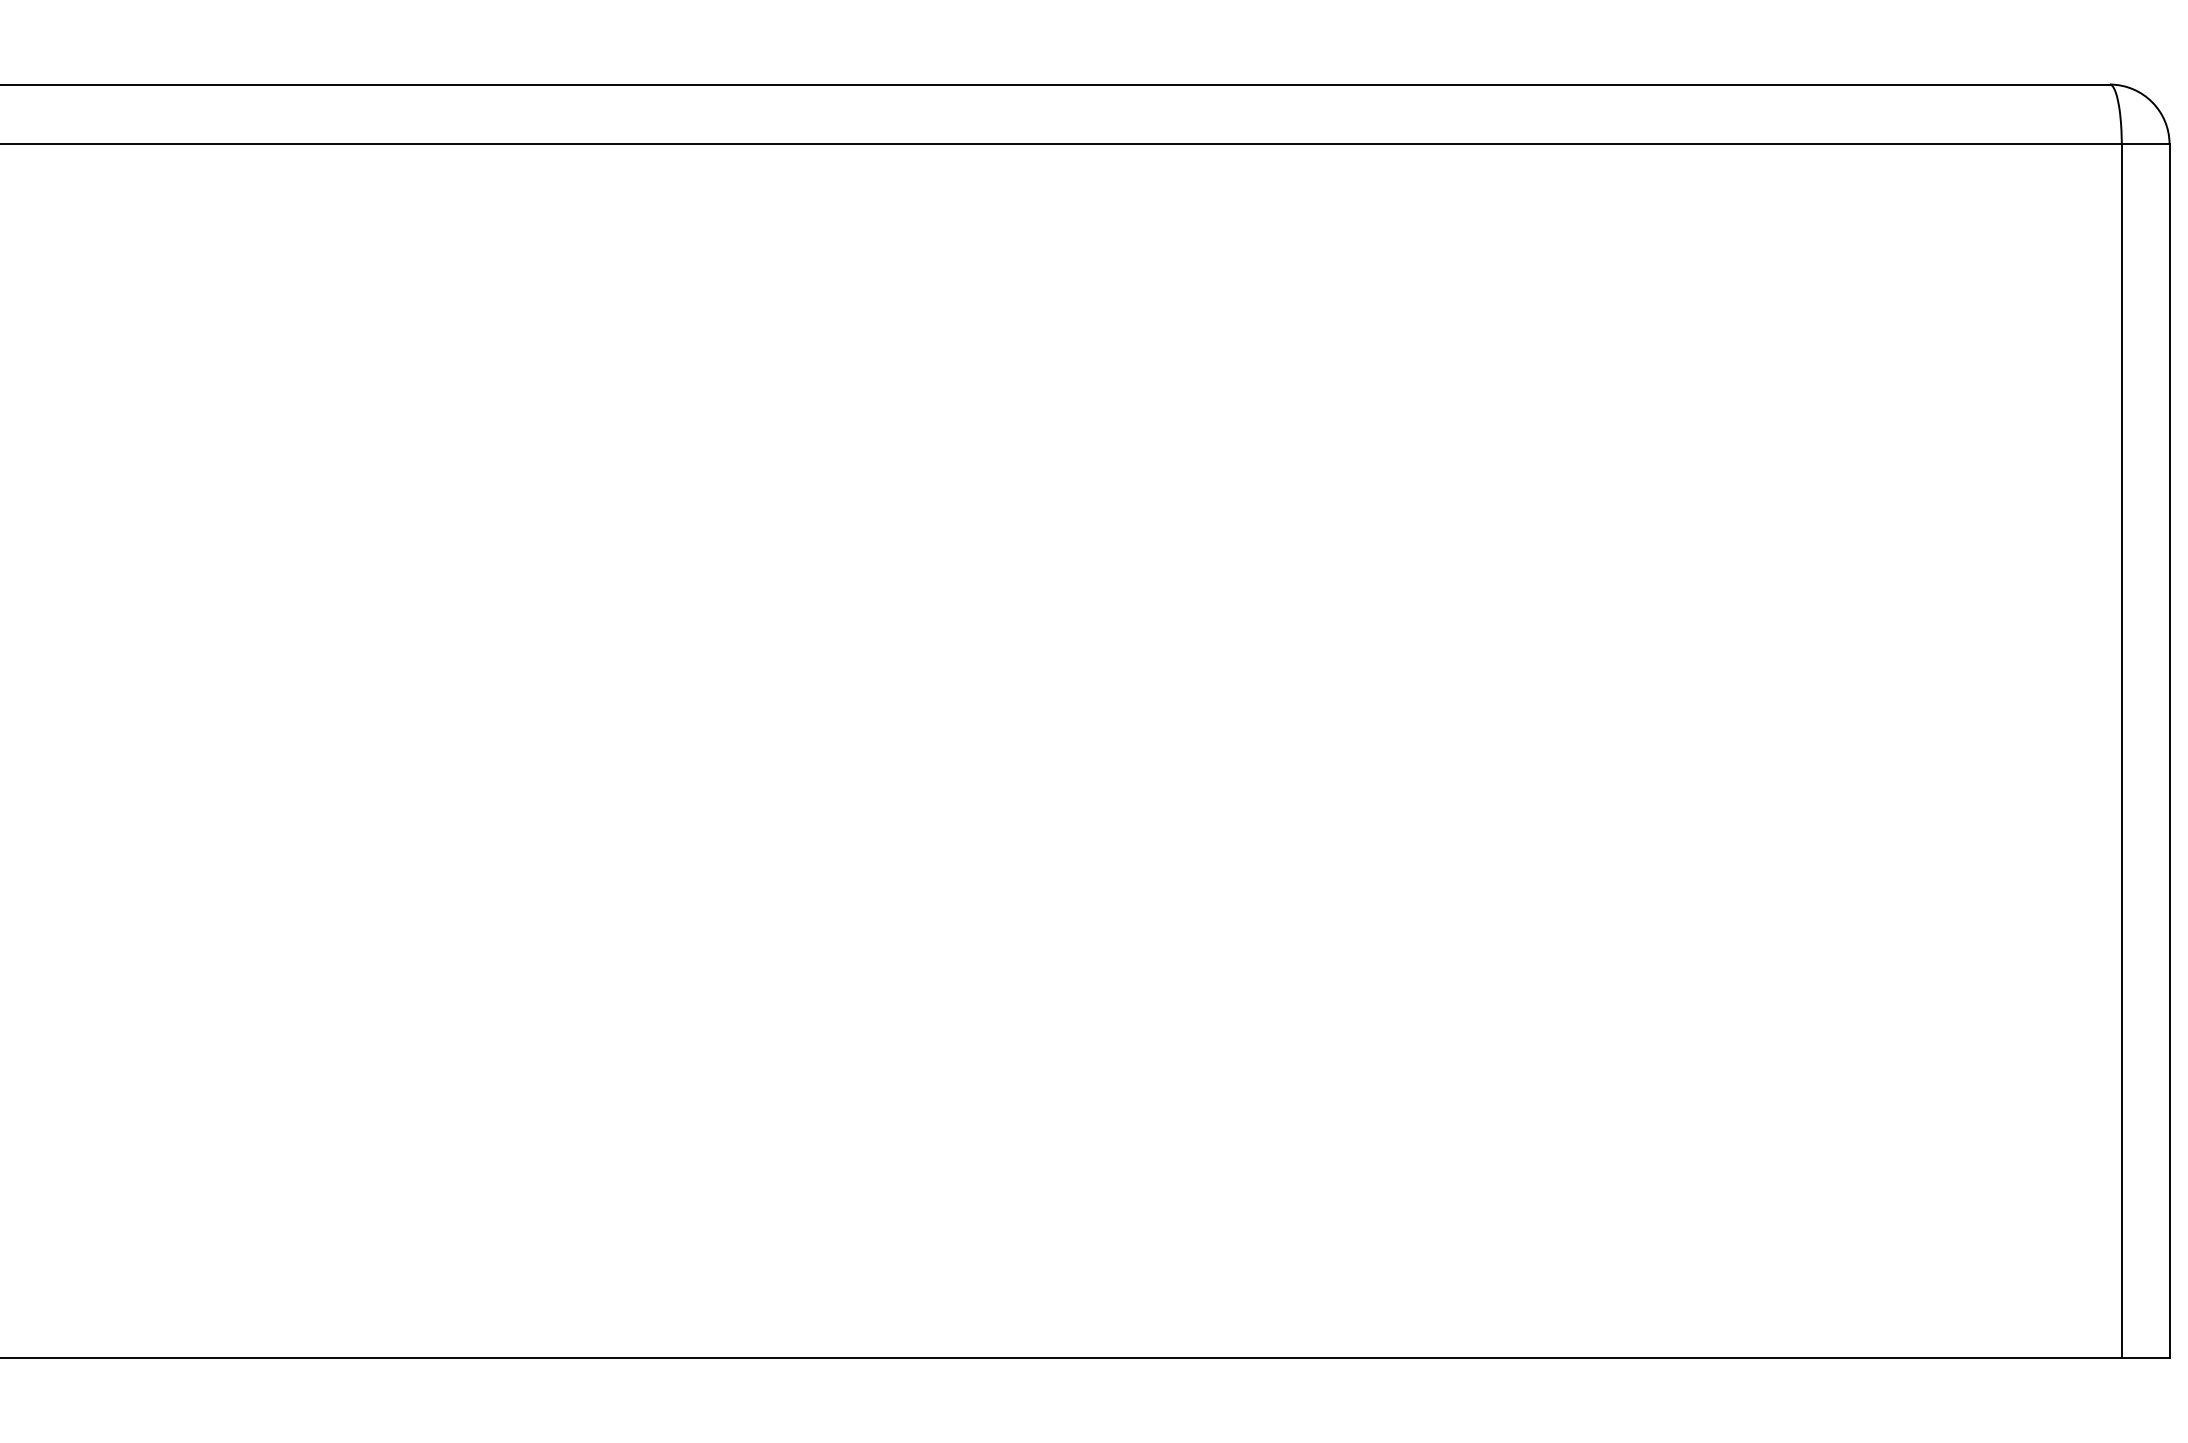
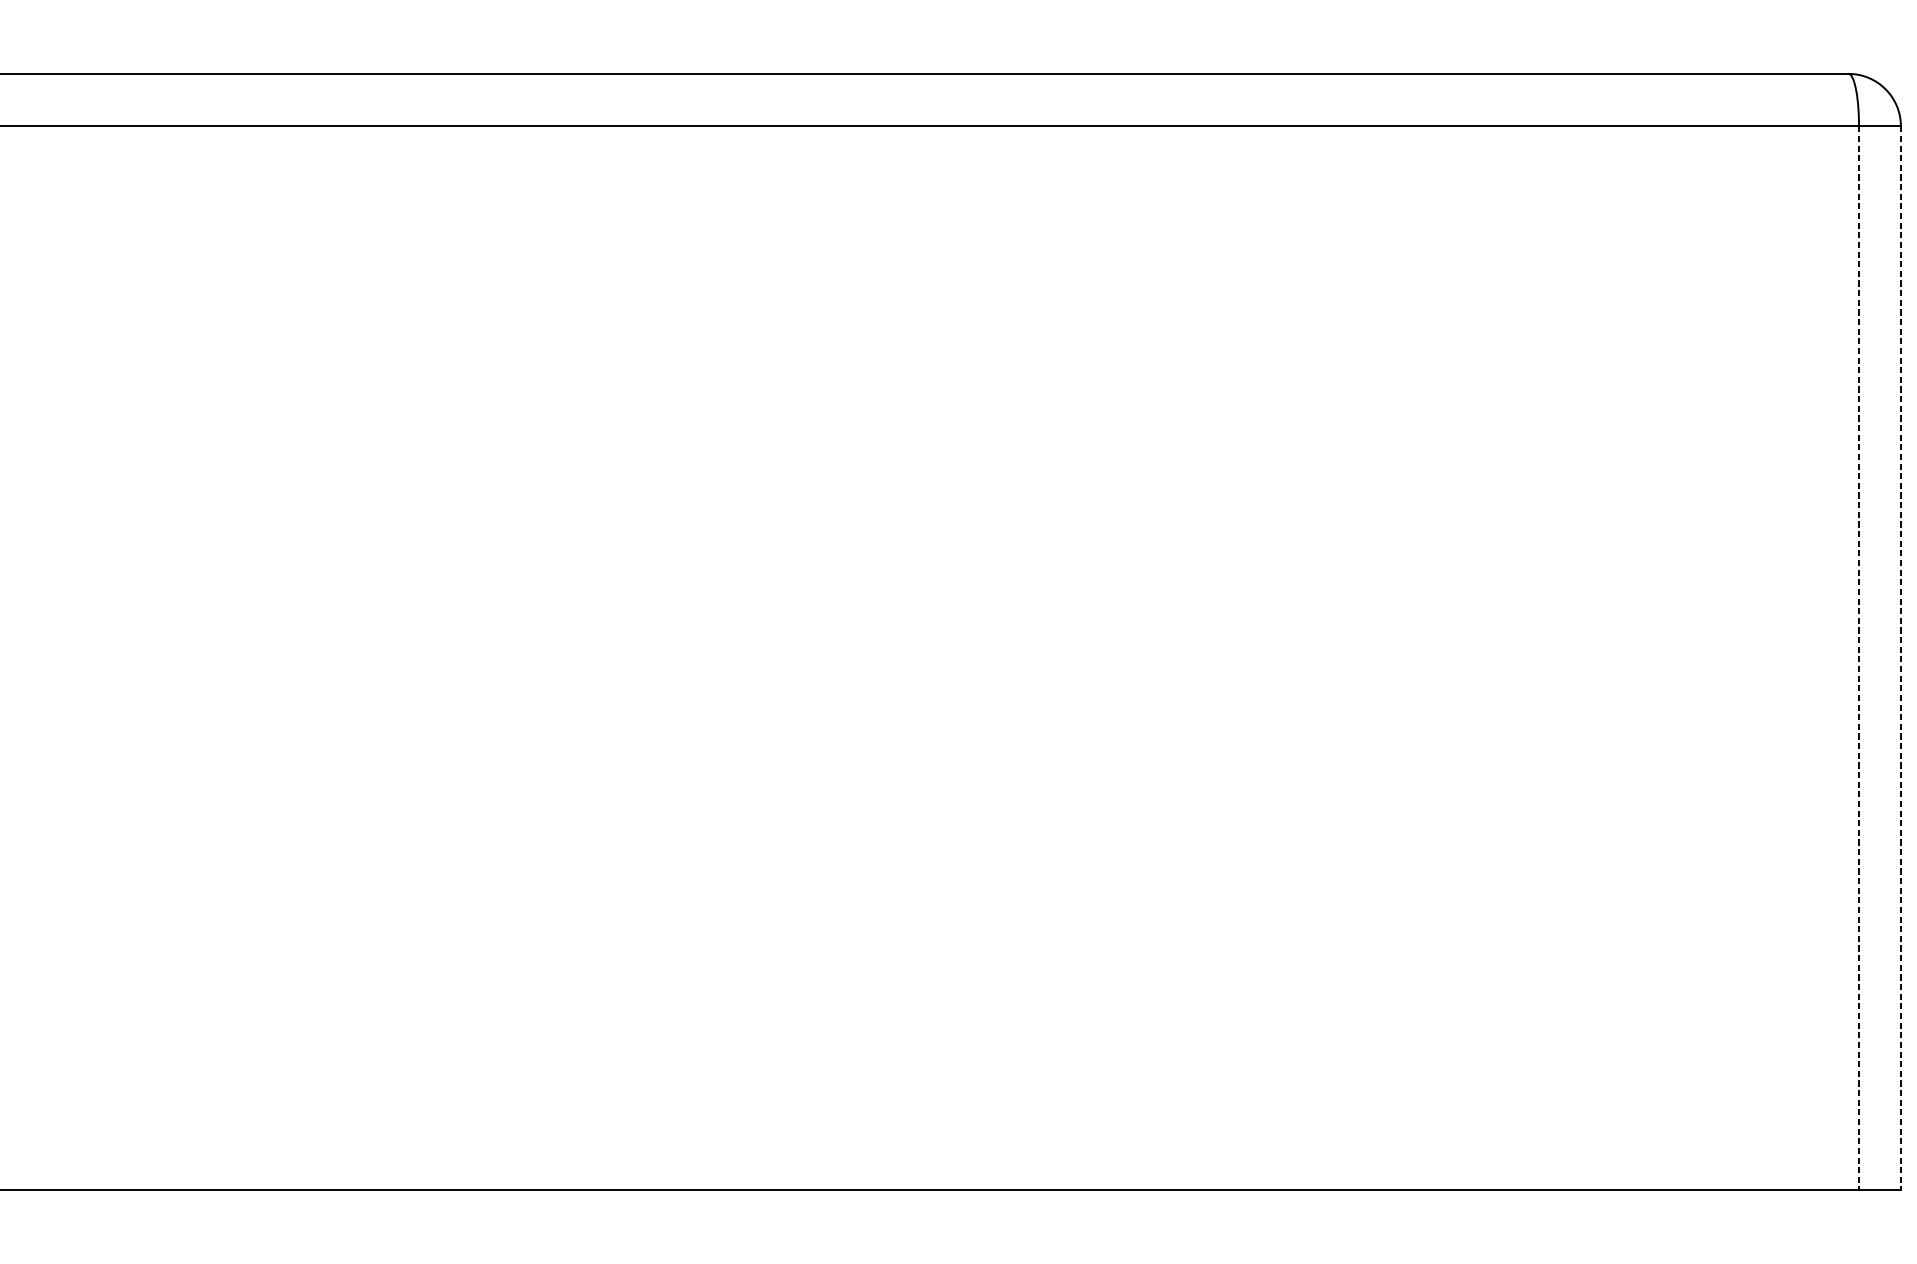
line: (2121, 751) -> (1858, 658), solid -> dashed
line: (2169, 751) -> (1900, 658), solid -> dashed

